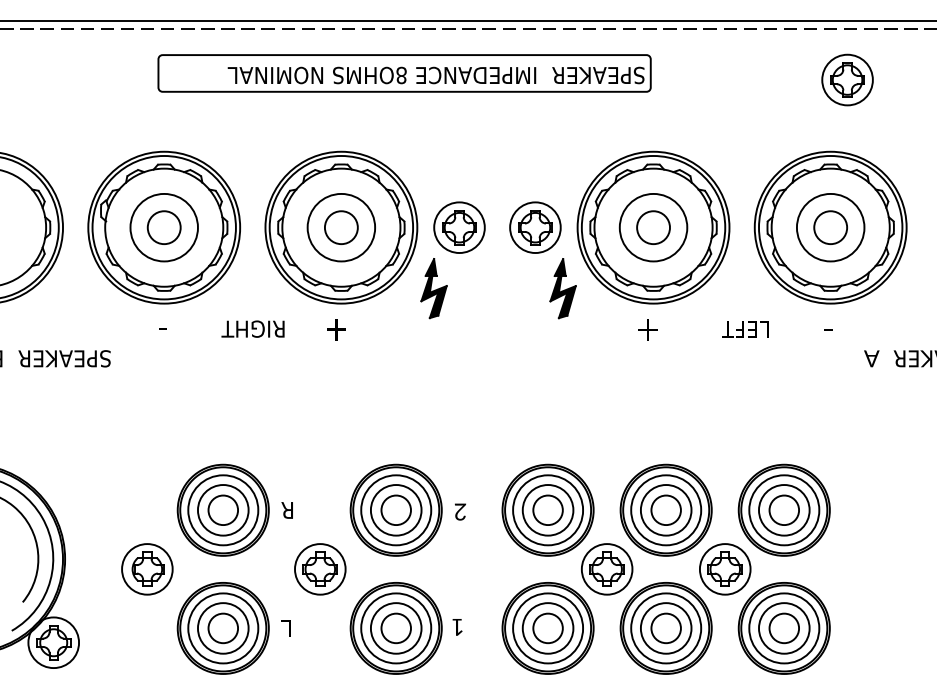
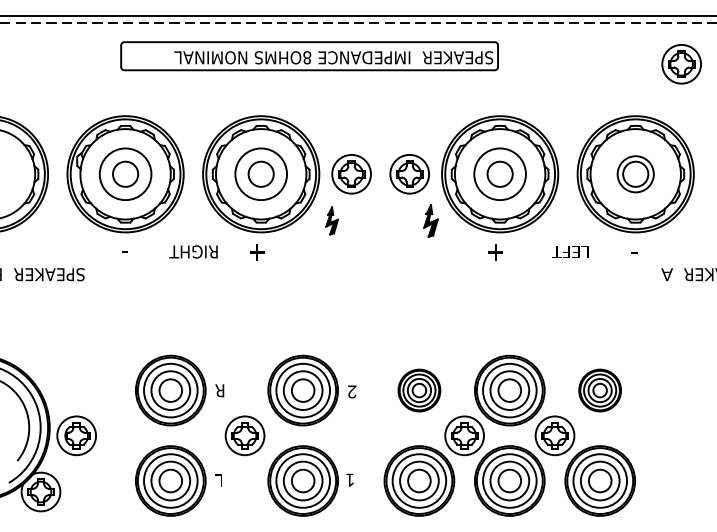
part: (847, 80) -> (681, 64), moved
circle: (830, 227) -> (635, 174), size x0.7
part: (433, 288) -> (331, 220), size x0.6
part: (562, 288) -> (430, 220), size x0.7
part: (548, 510) -> (419, 390), size x0.6
part: (783, 510) -> (599, 390), size x0.6
part: (147, 568) -> (76, 435), moved

